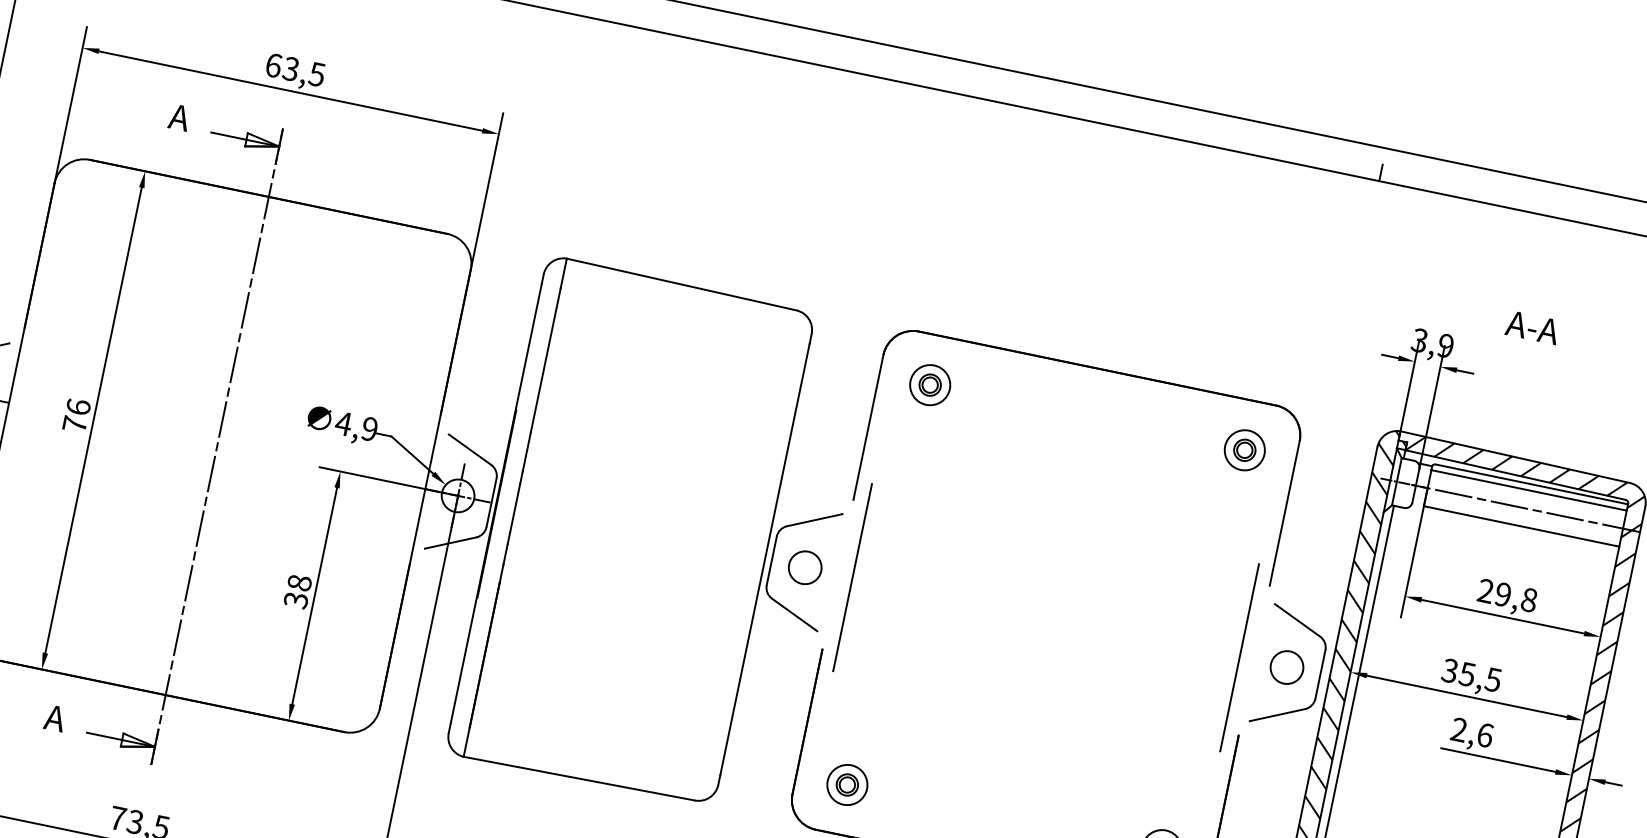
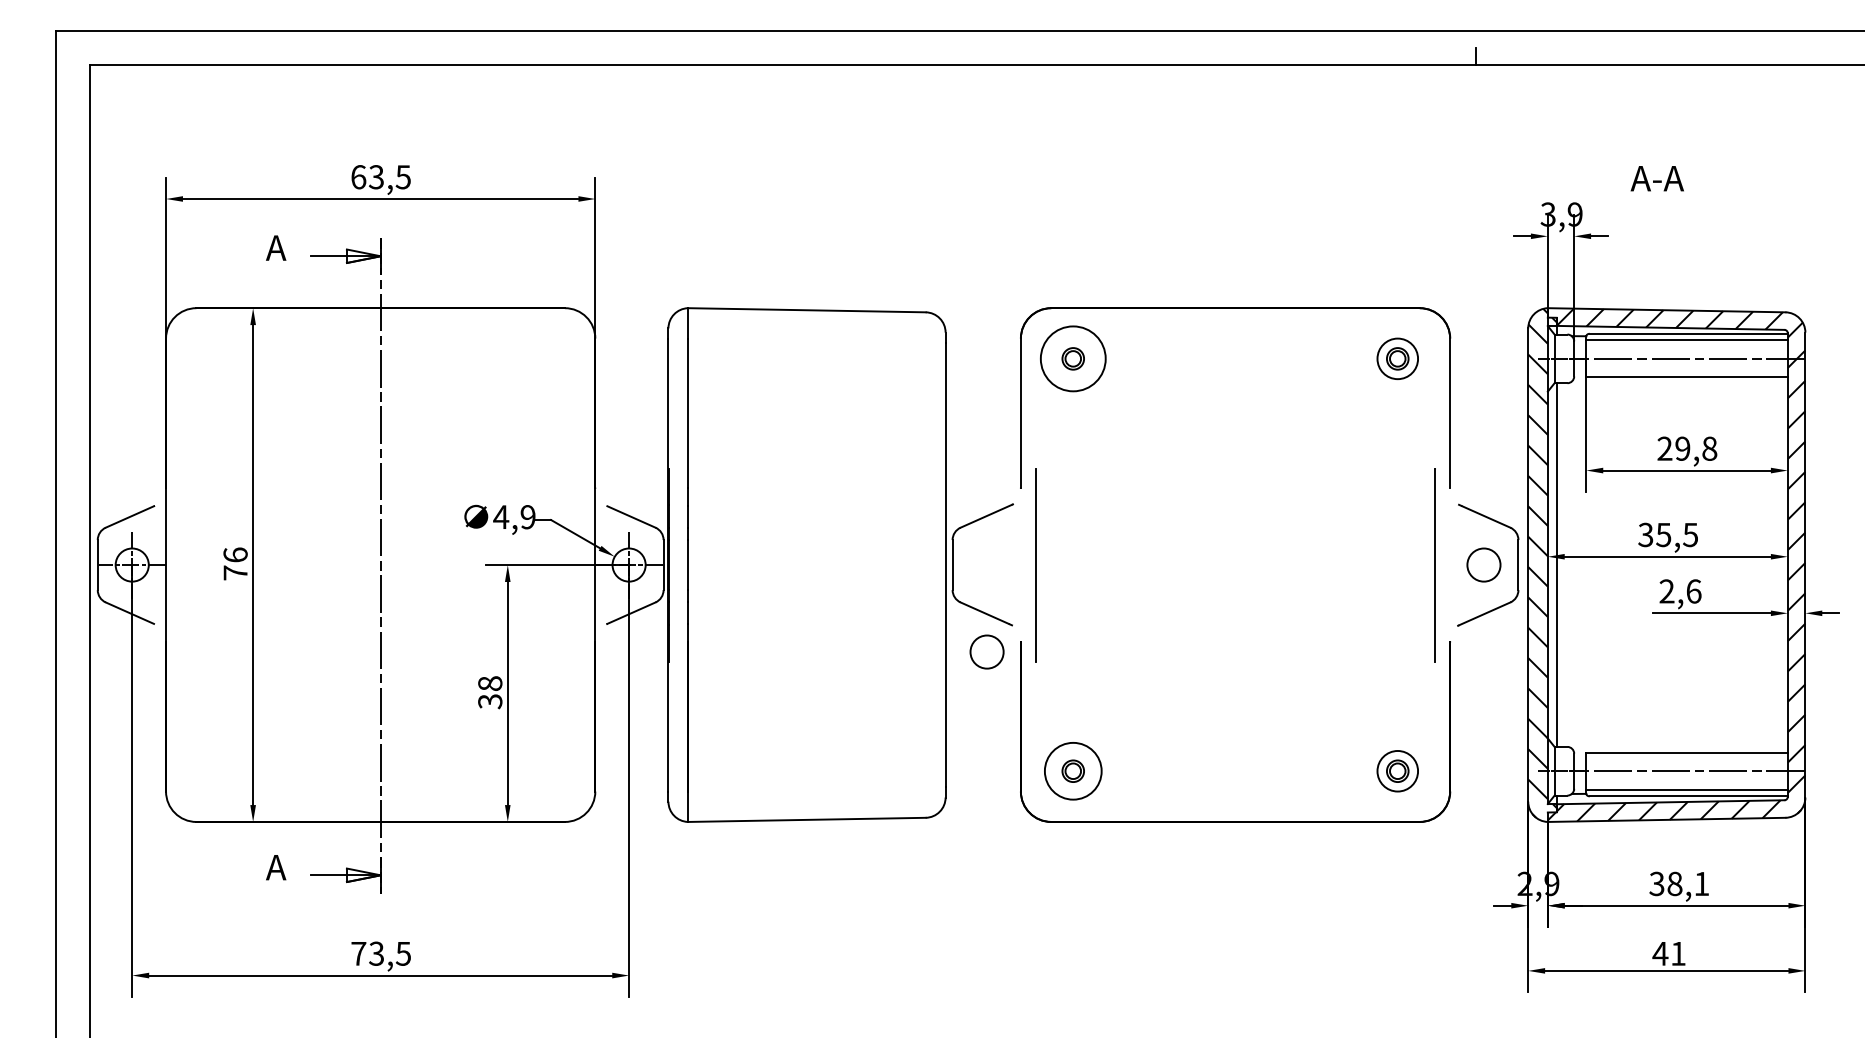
circle: (930, 384) -> (1073, 358), size x1.6
circle: (804, 567) -> (986, 651), moved
circle: (847, 784) -> (1073, 770), size x1.4

